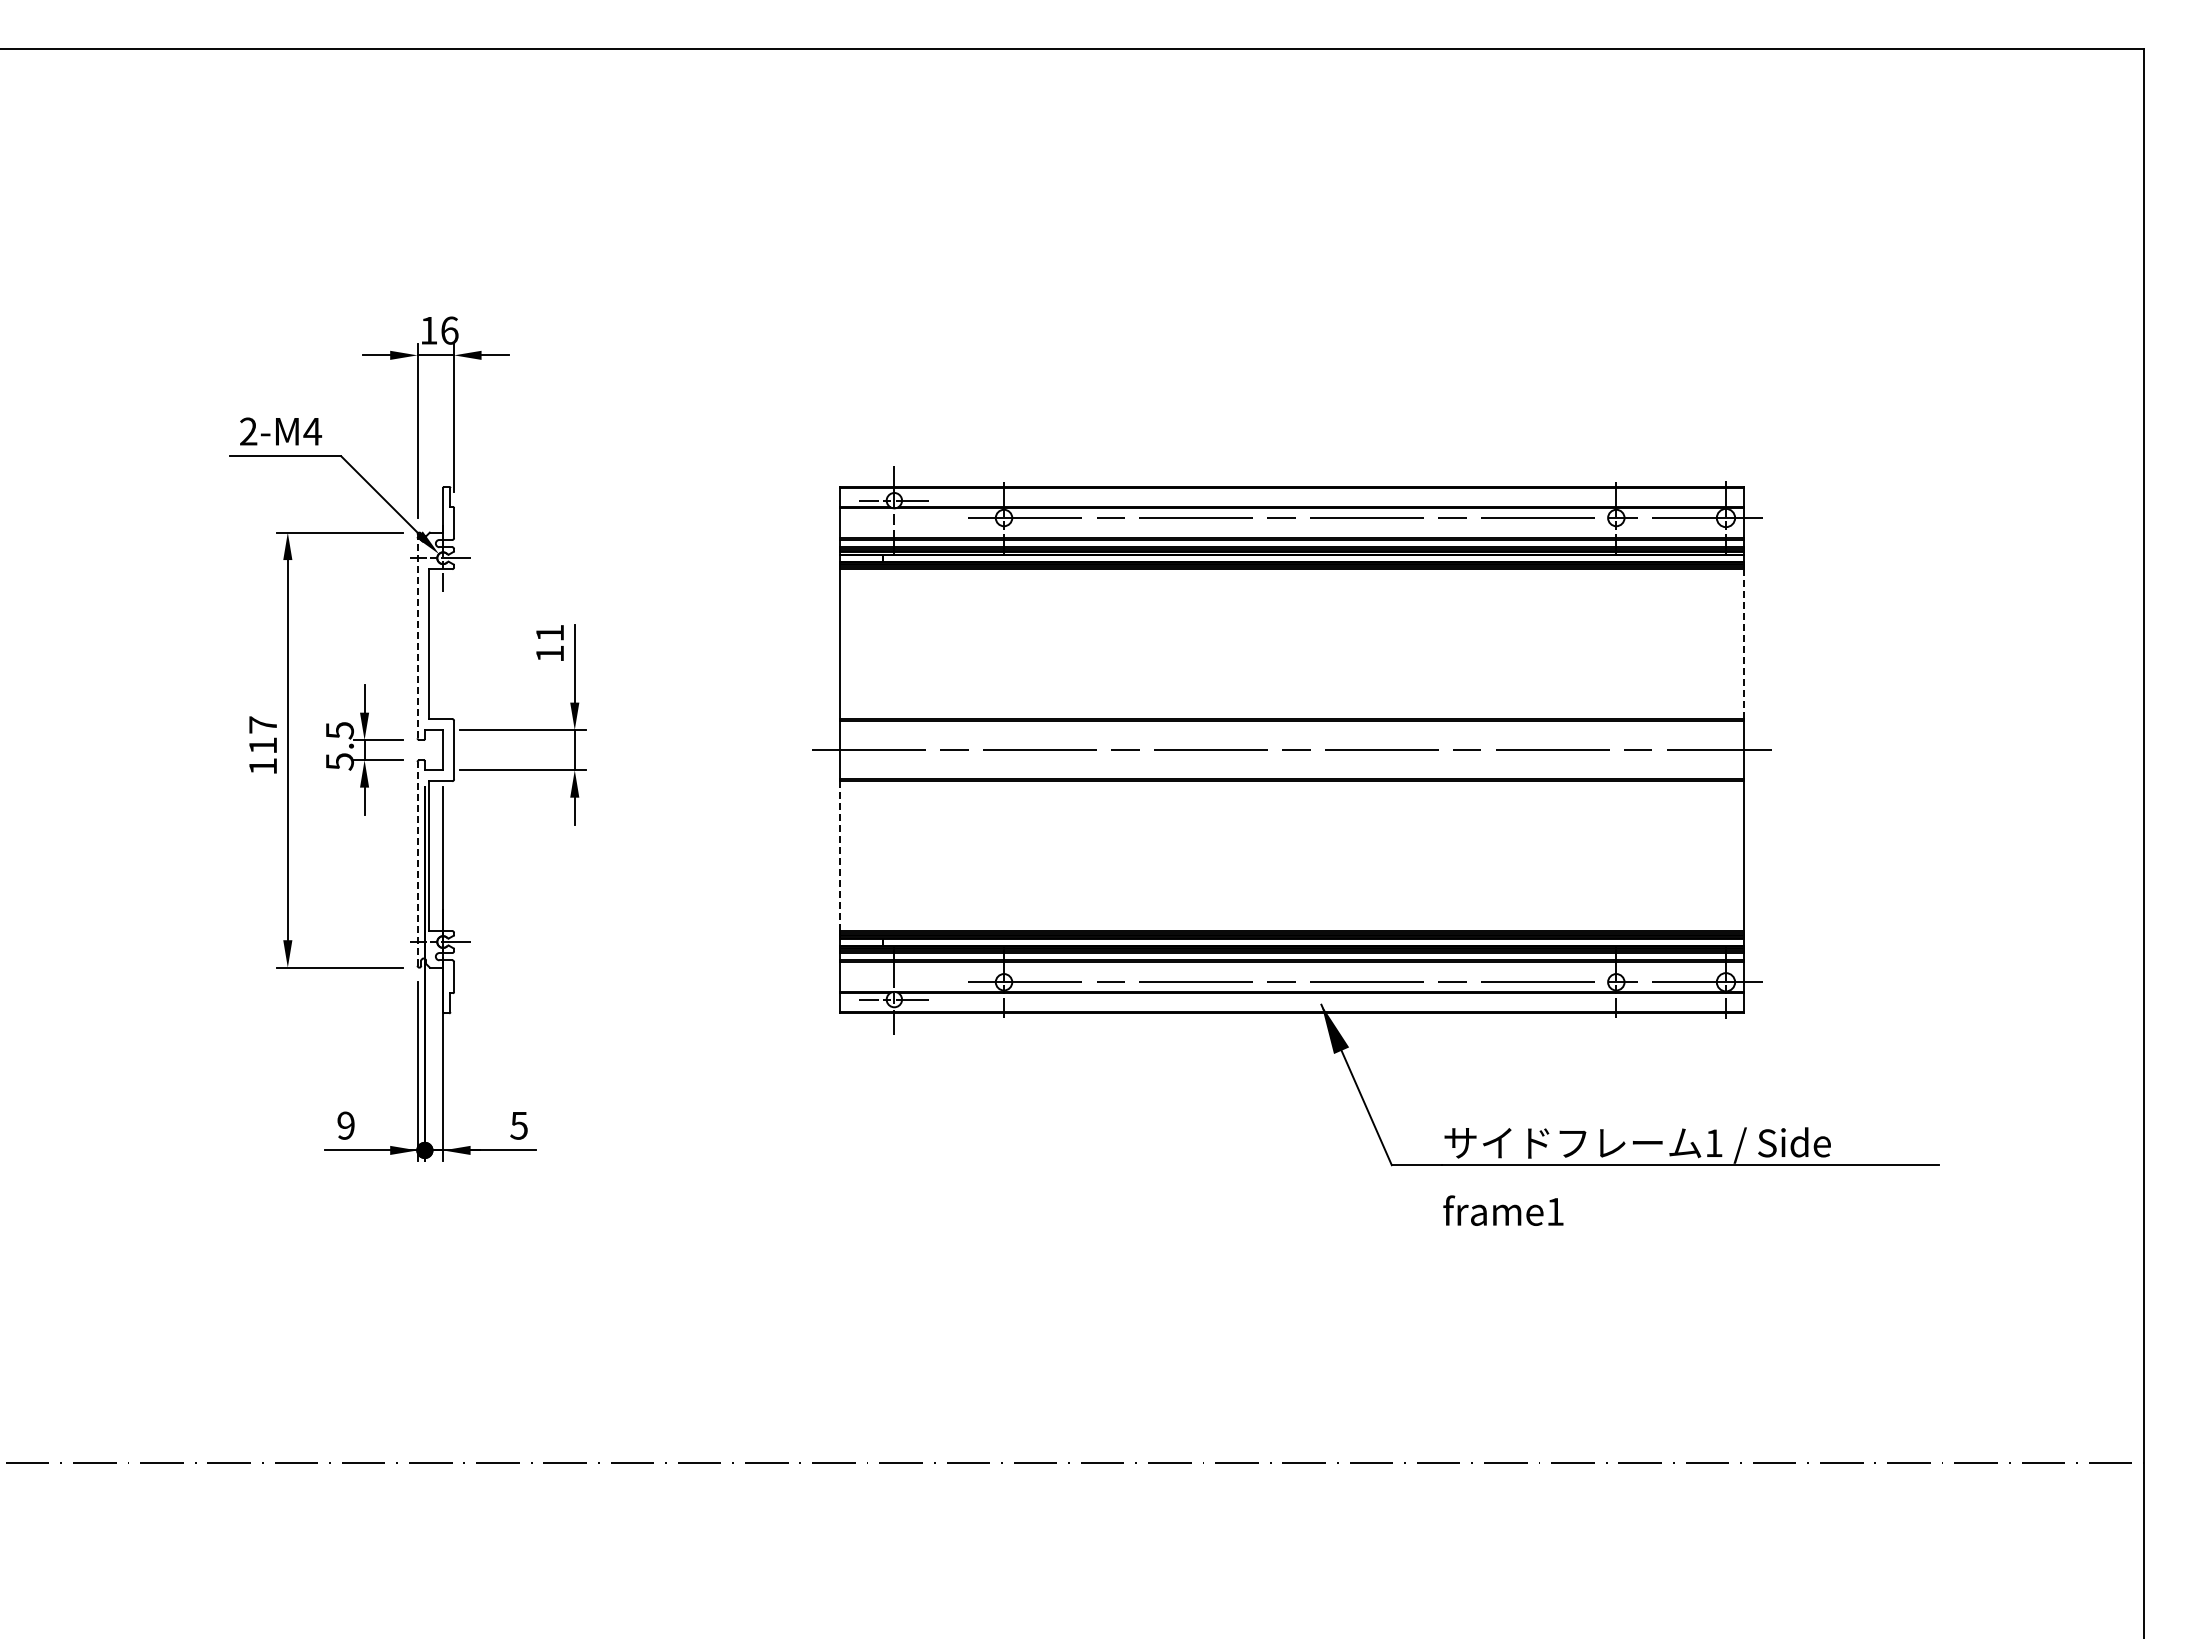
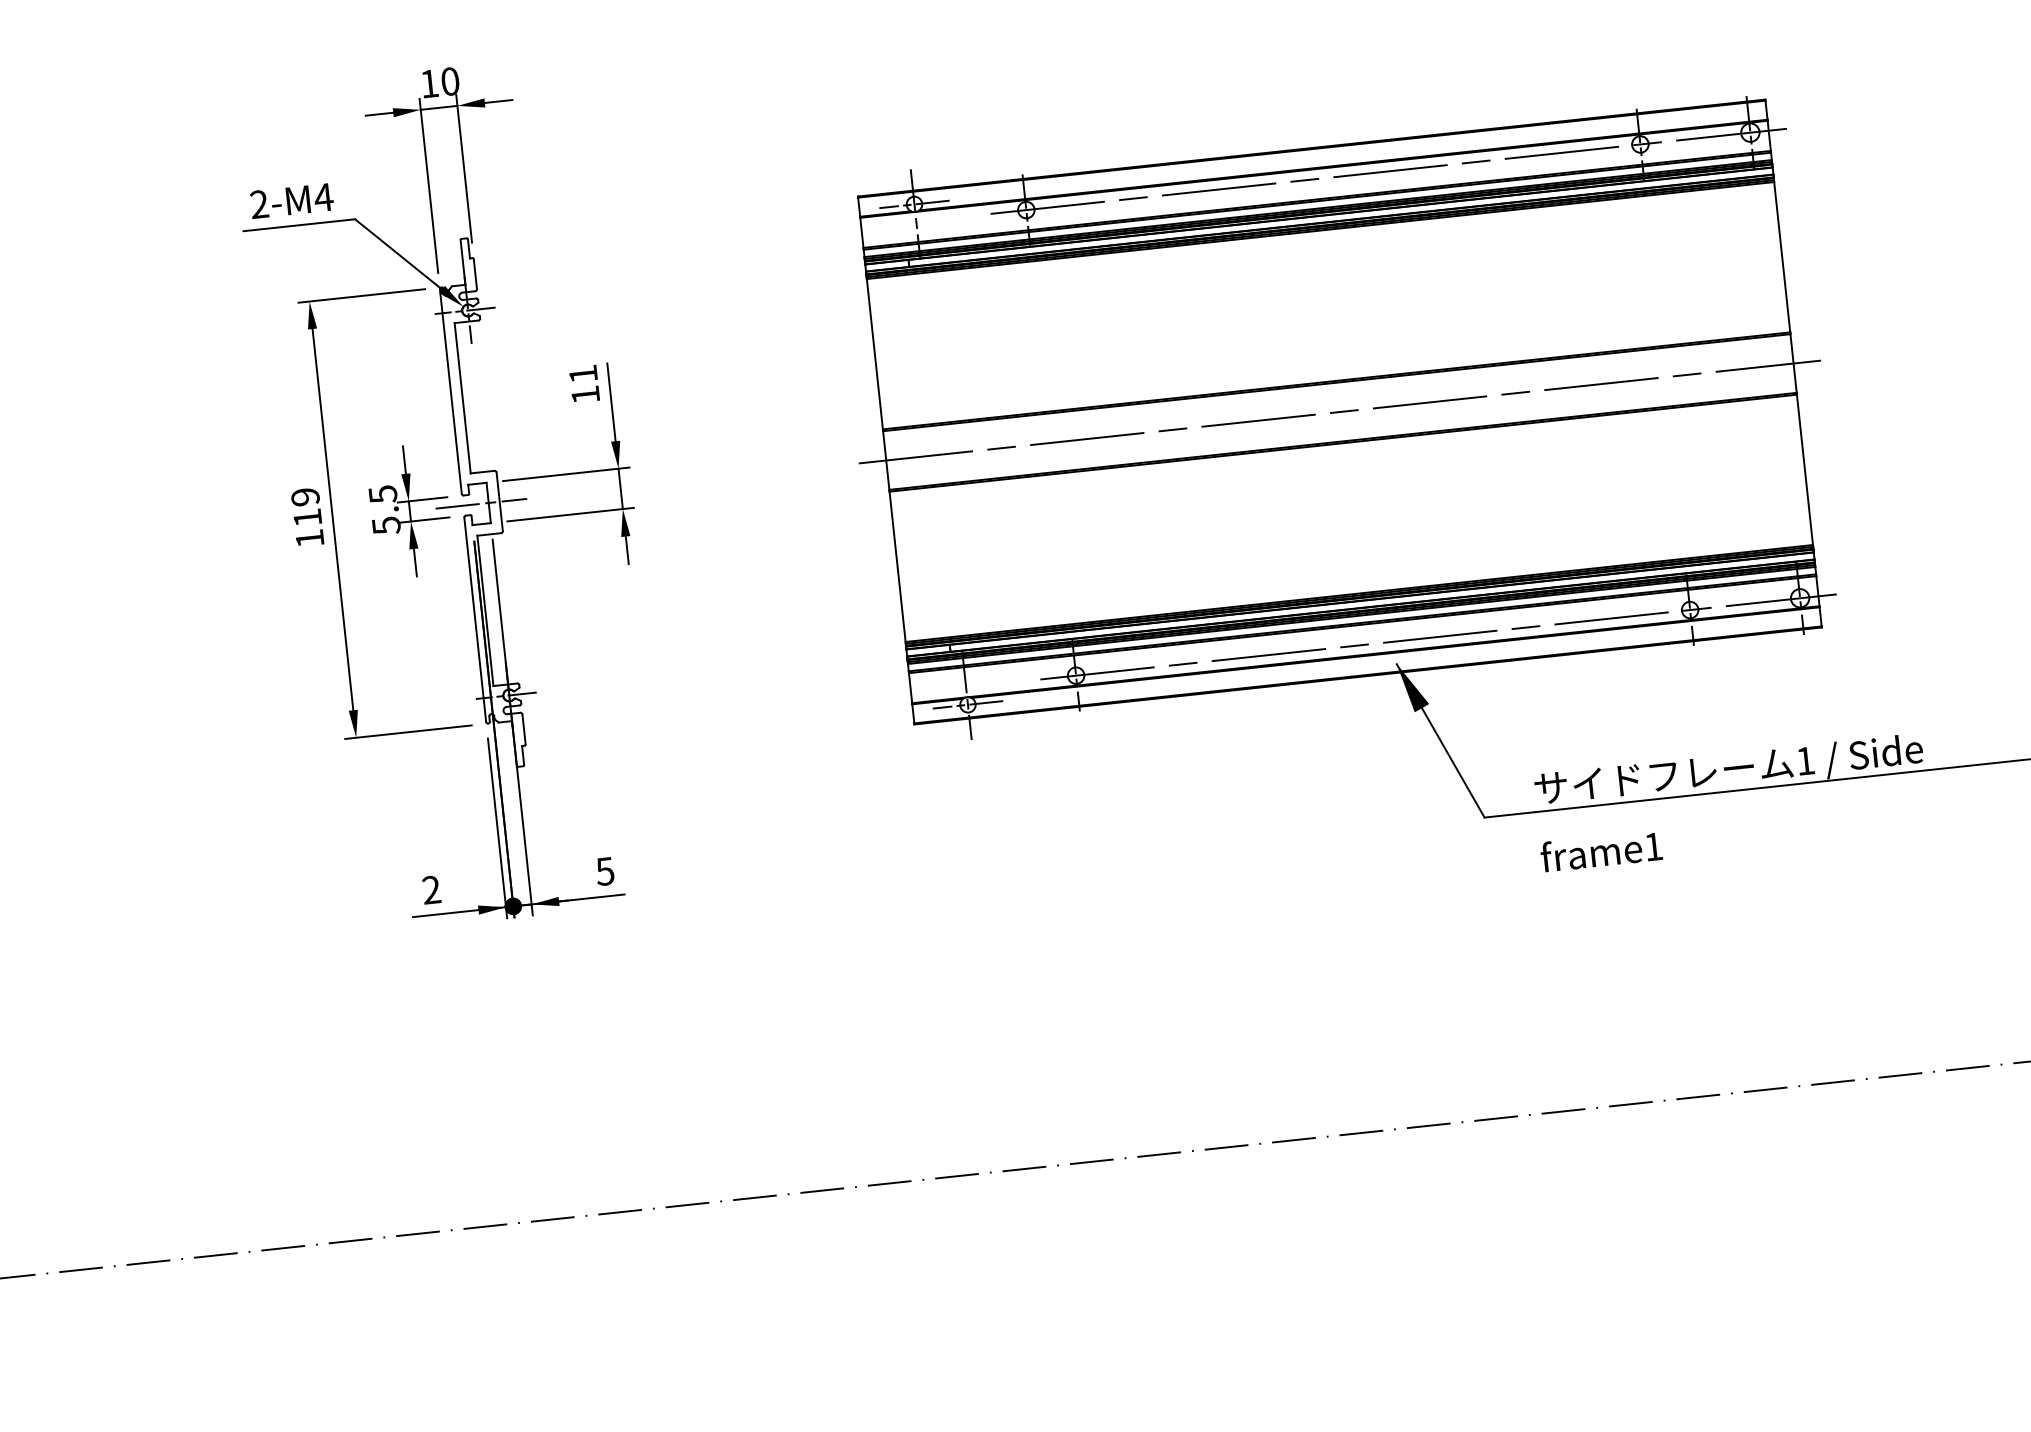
text: (449, 330) -> (450, 81), 16 -> 10
line: (417, 636) -> (450, 391), dashed -> solid
line: (1744, 644) -> (1782, 257), dashed -> solid
text: (263, 724) -> (305, 496), 117 -> 119
line: (435, 750) -> (481, 504), added
line: (839, 856) -> (897, 567), dashed -> solid
line: (417, 863) -> (475, 619), dashed -> solid
text: (345, 1125) -> (431, 889), 9 -> 2

